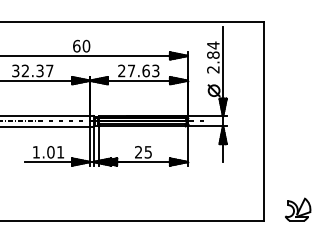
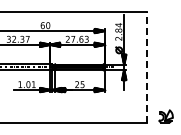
line: (263, 119) -> (146, 66), solid -> dashed

